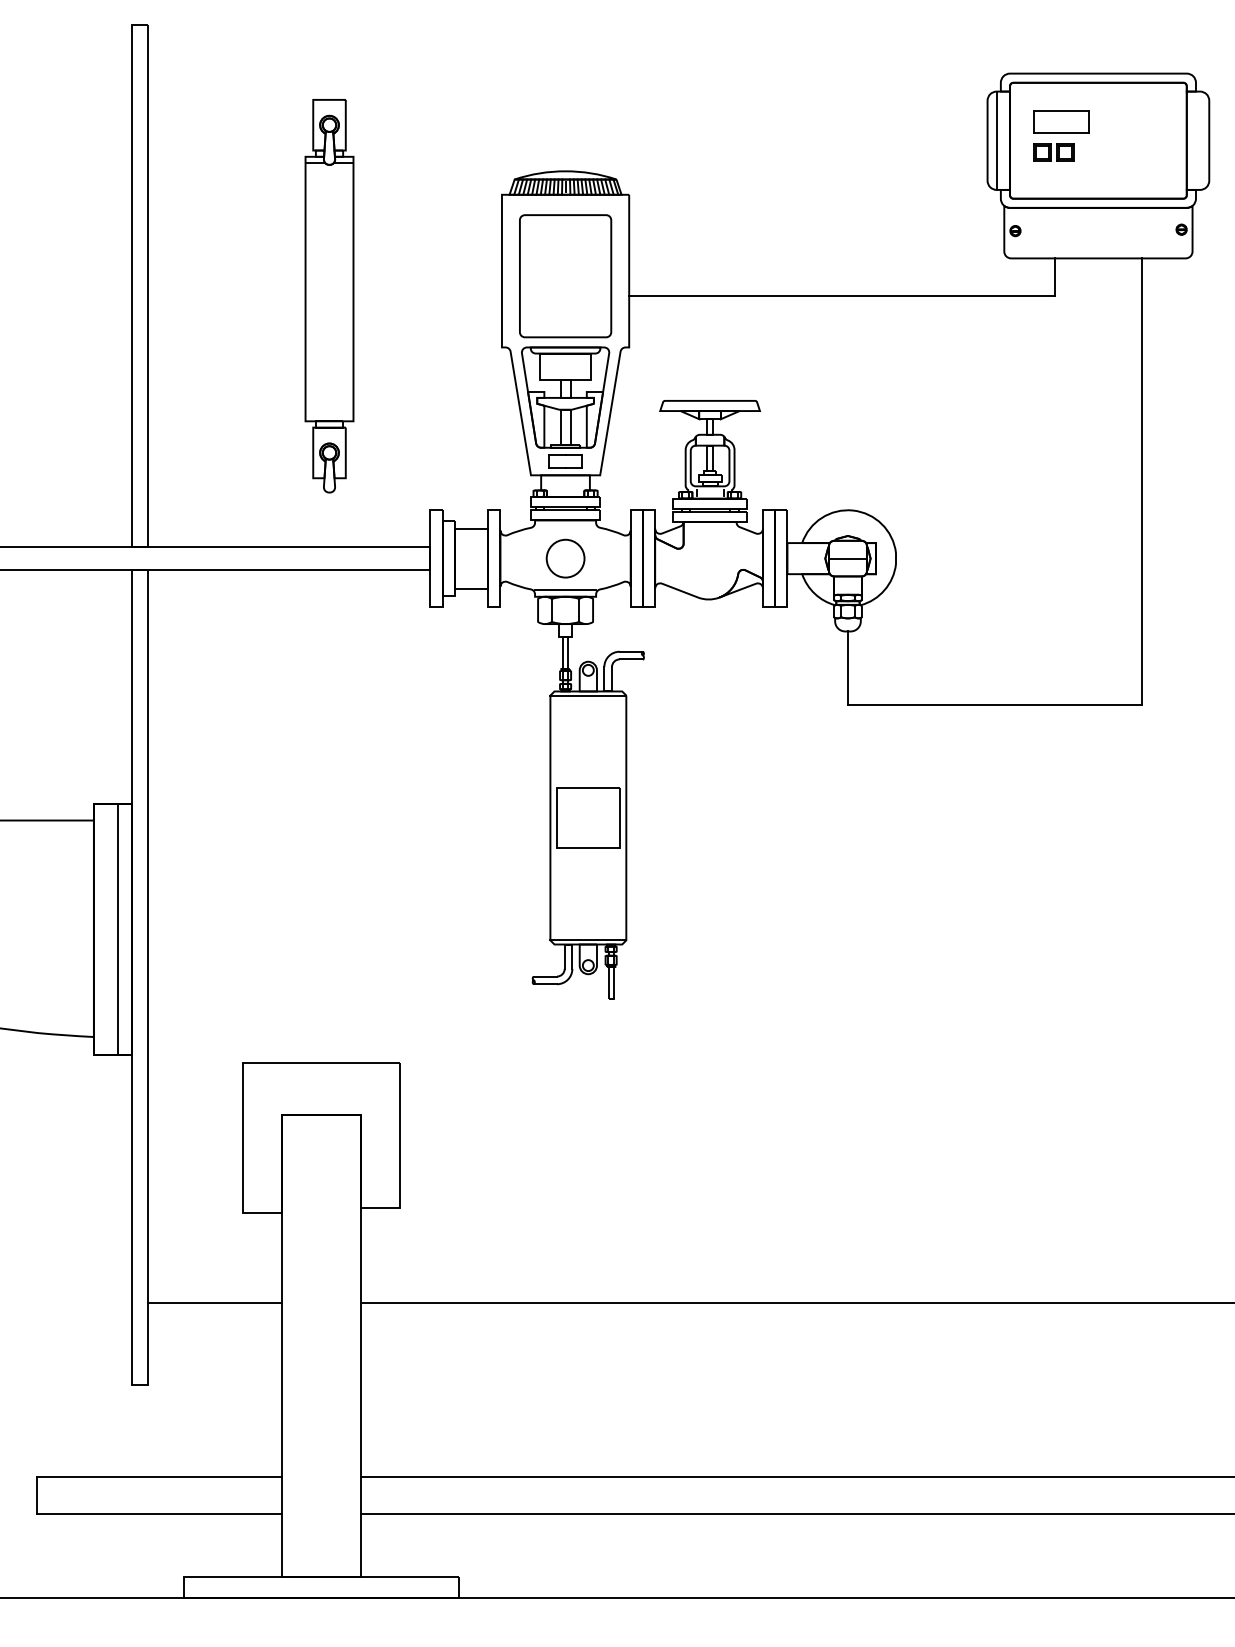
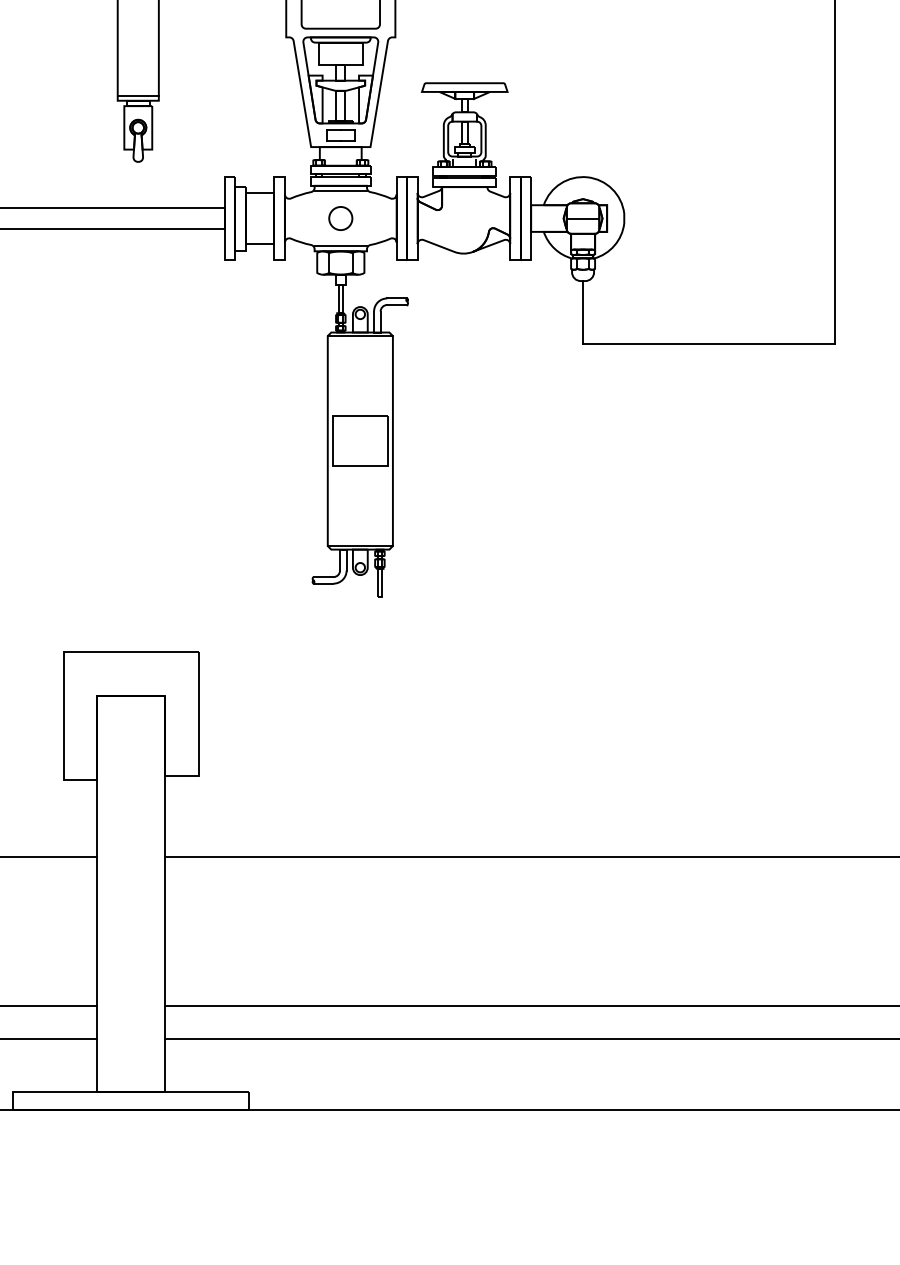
line: (329, 415) -> (138, 95), added
line: (565, 526) -> (340, 190), added
circle: (565, 558) -> (340, 218), size x0.71

